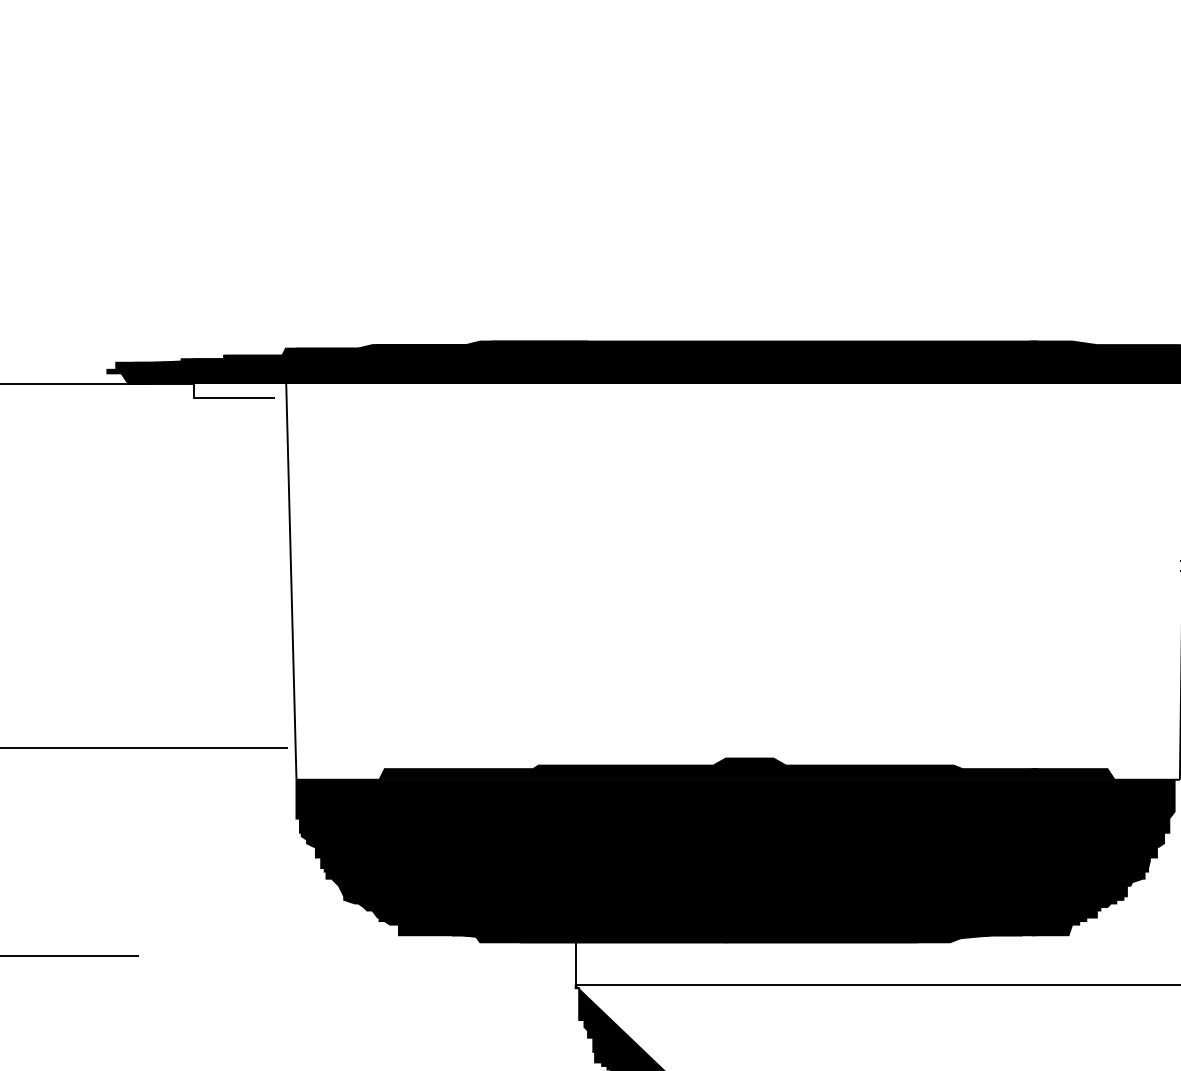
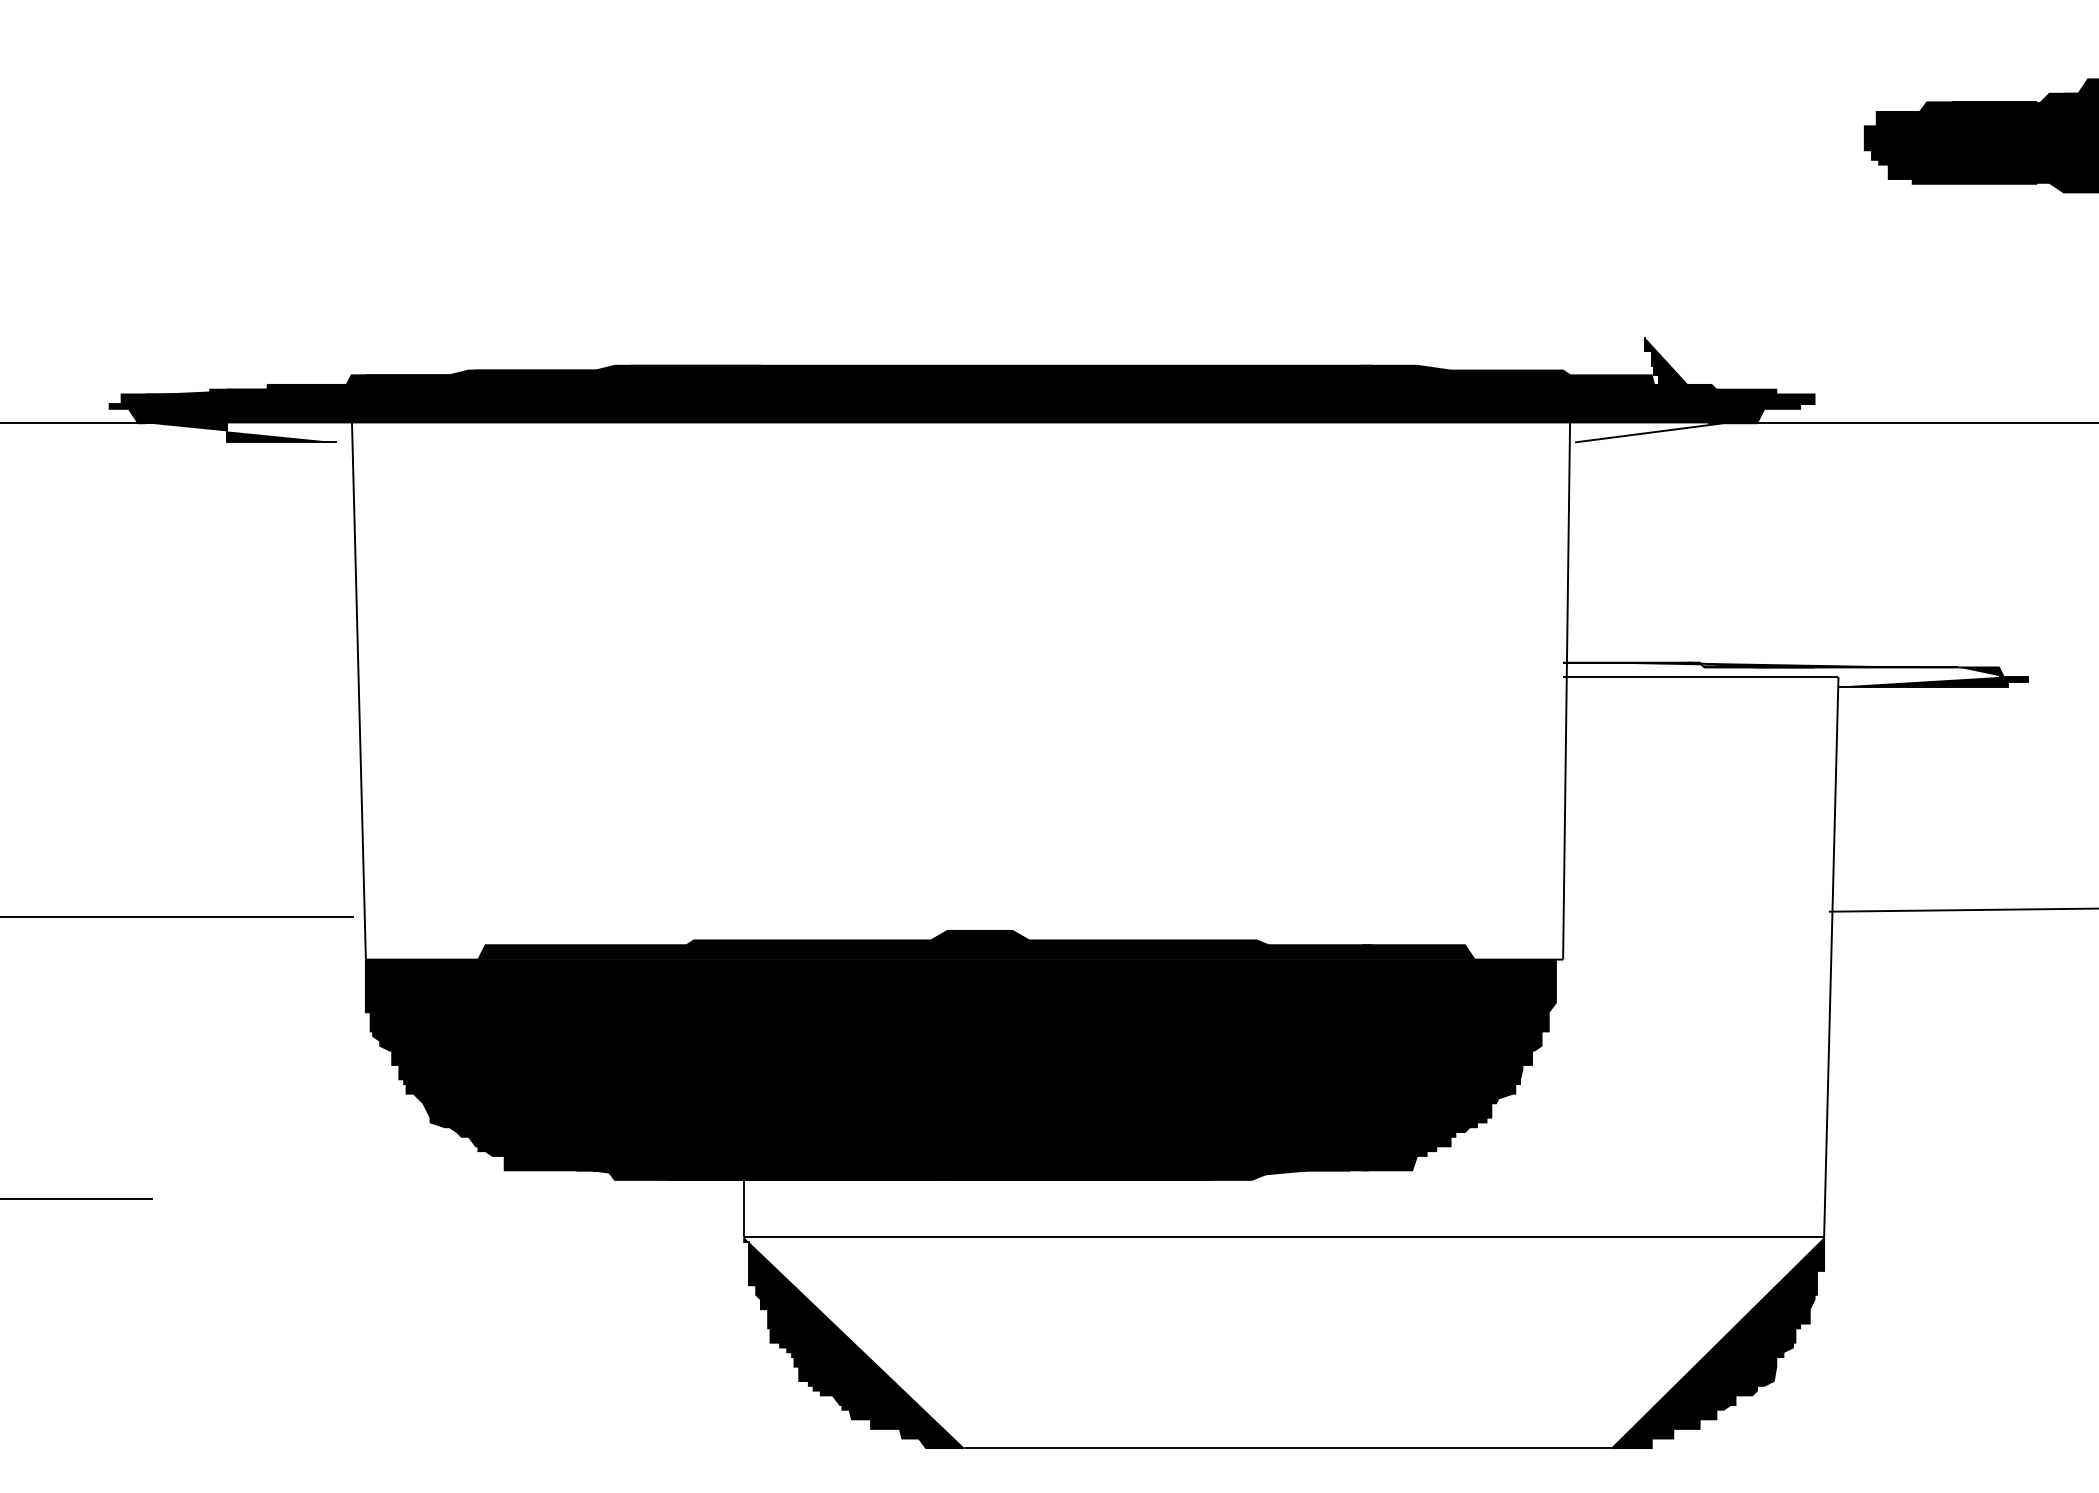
fill: (204, 390) -> (241, 432), added

